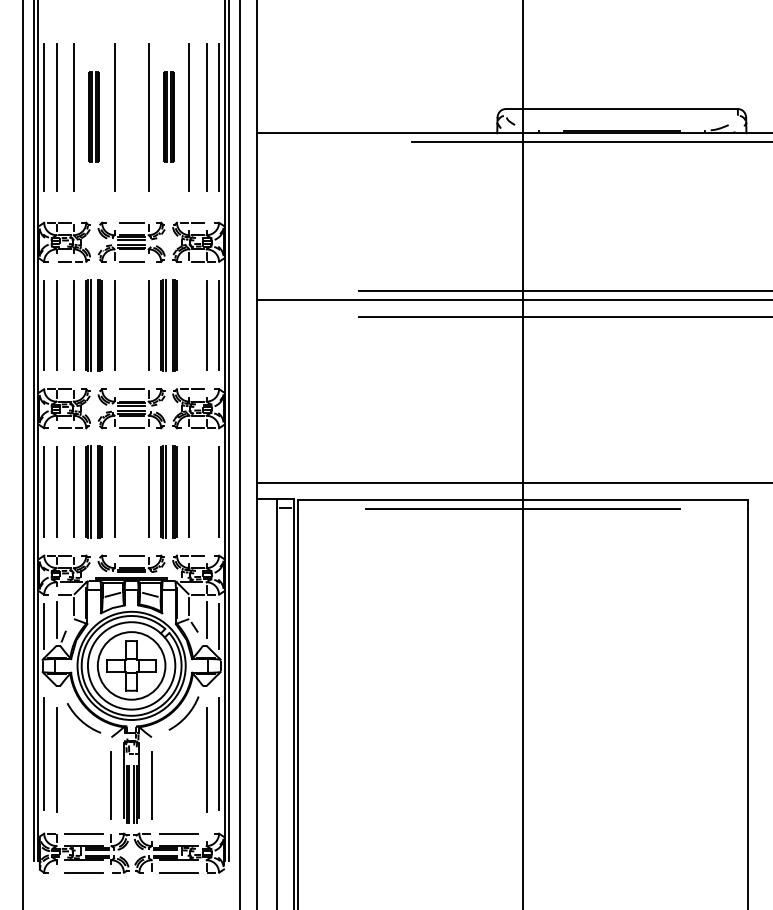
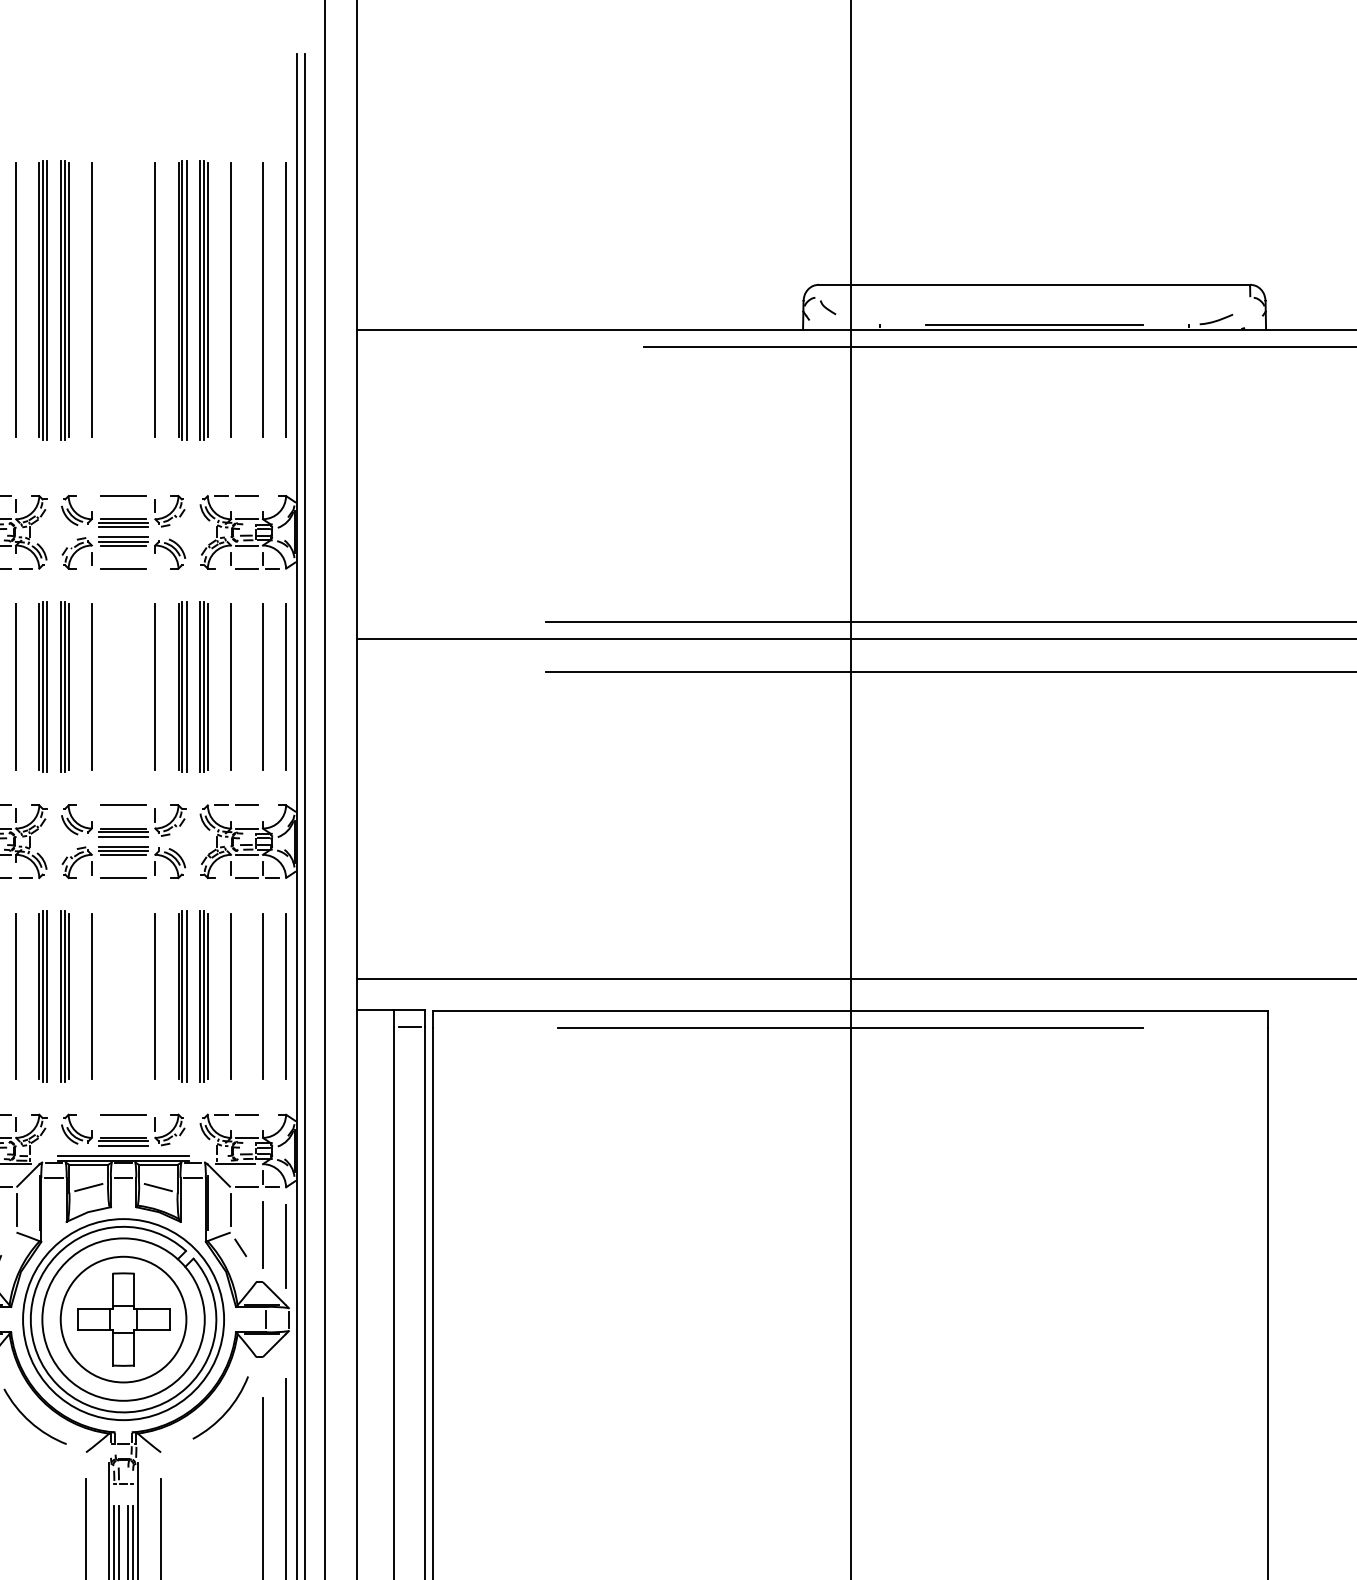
part: (93, 116) -> (52, 298), size x1.67
part: (168, 116) -> (192, 298), size x1.67
line: (189, 325) -> (231, 687), added
line: (206, 491) -> (262, 995), added

